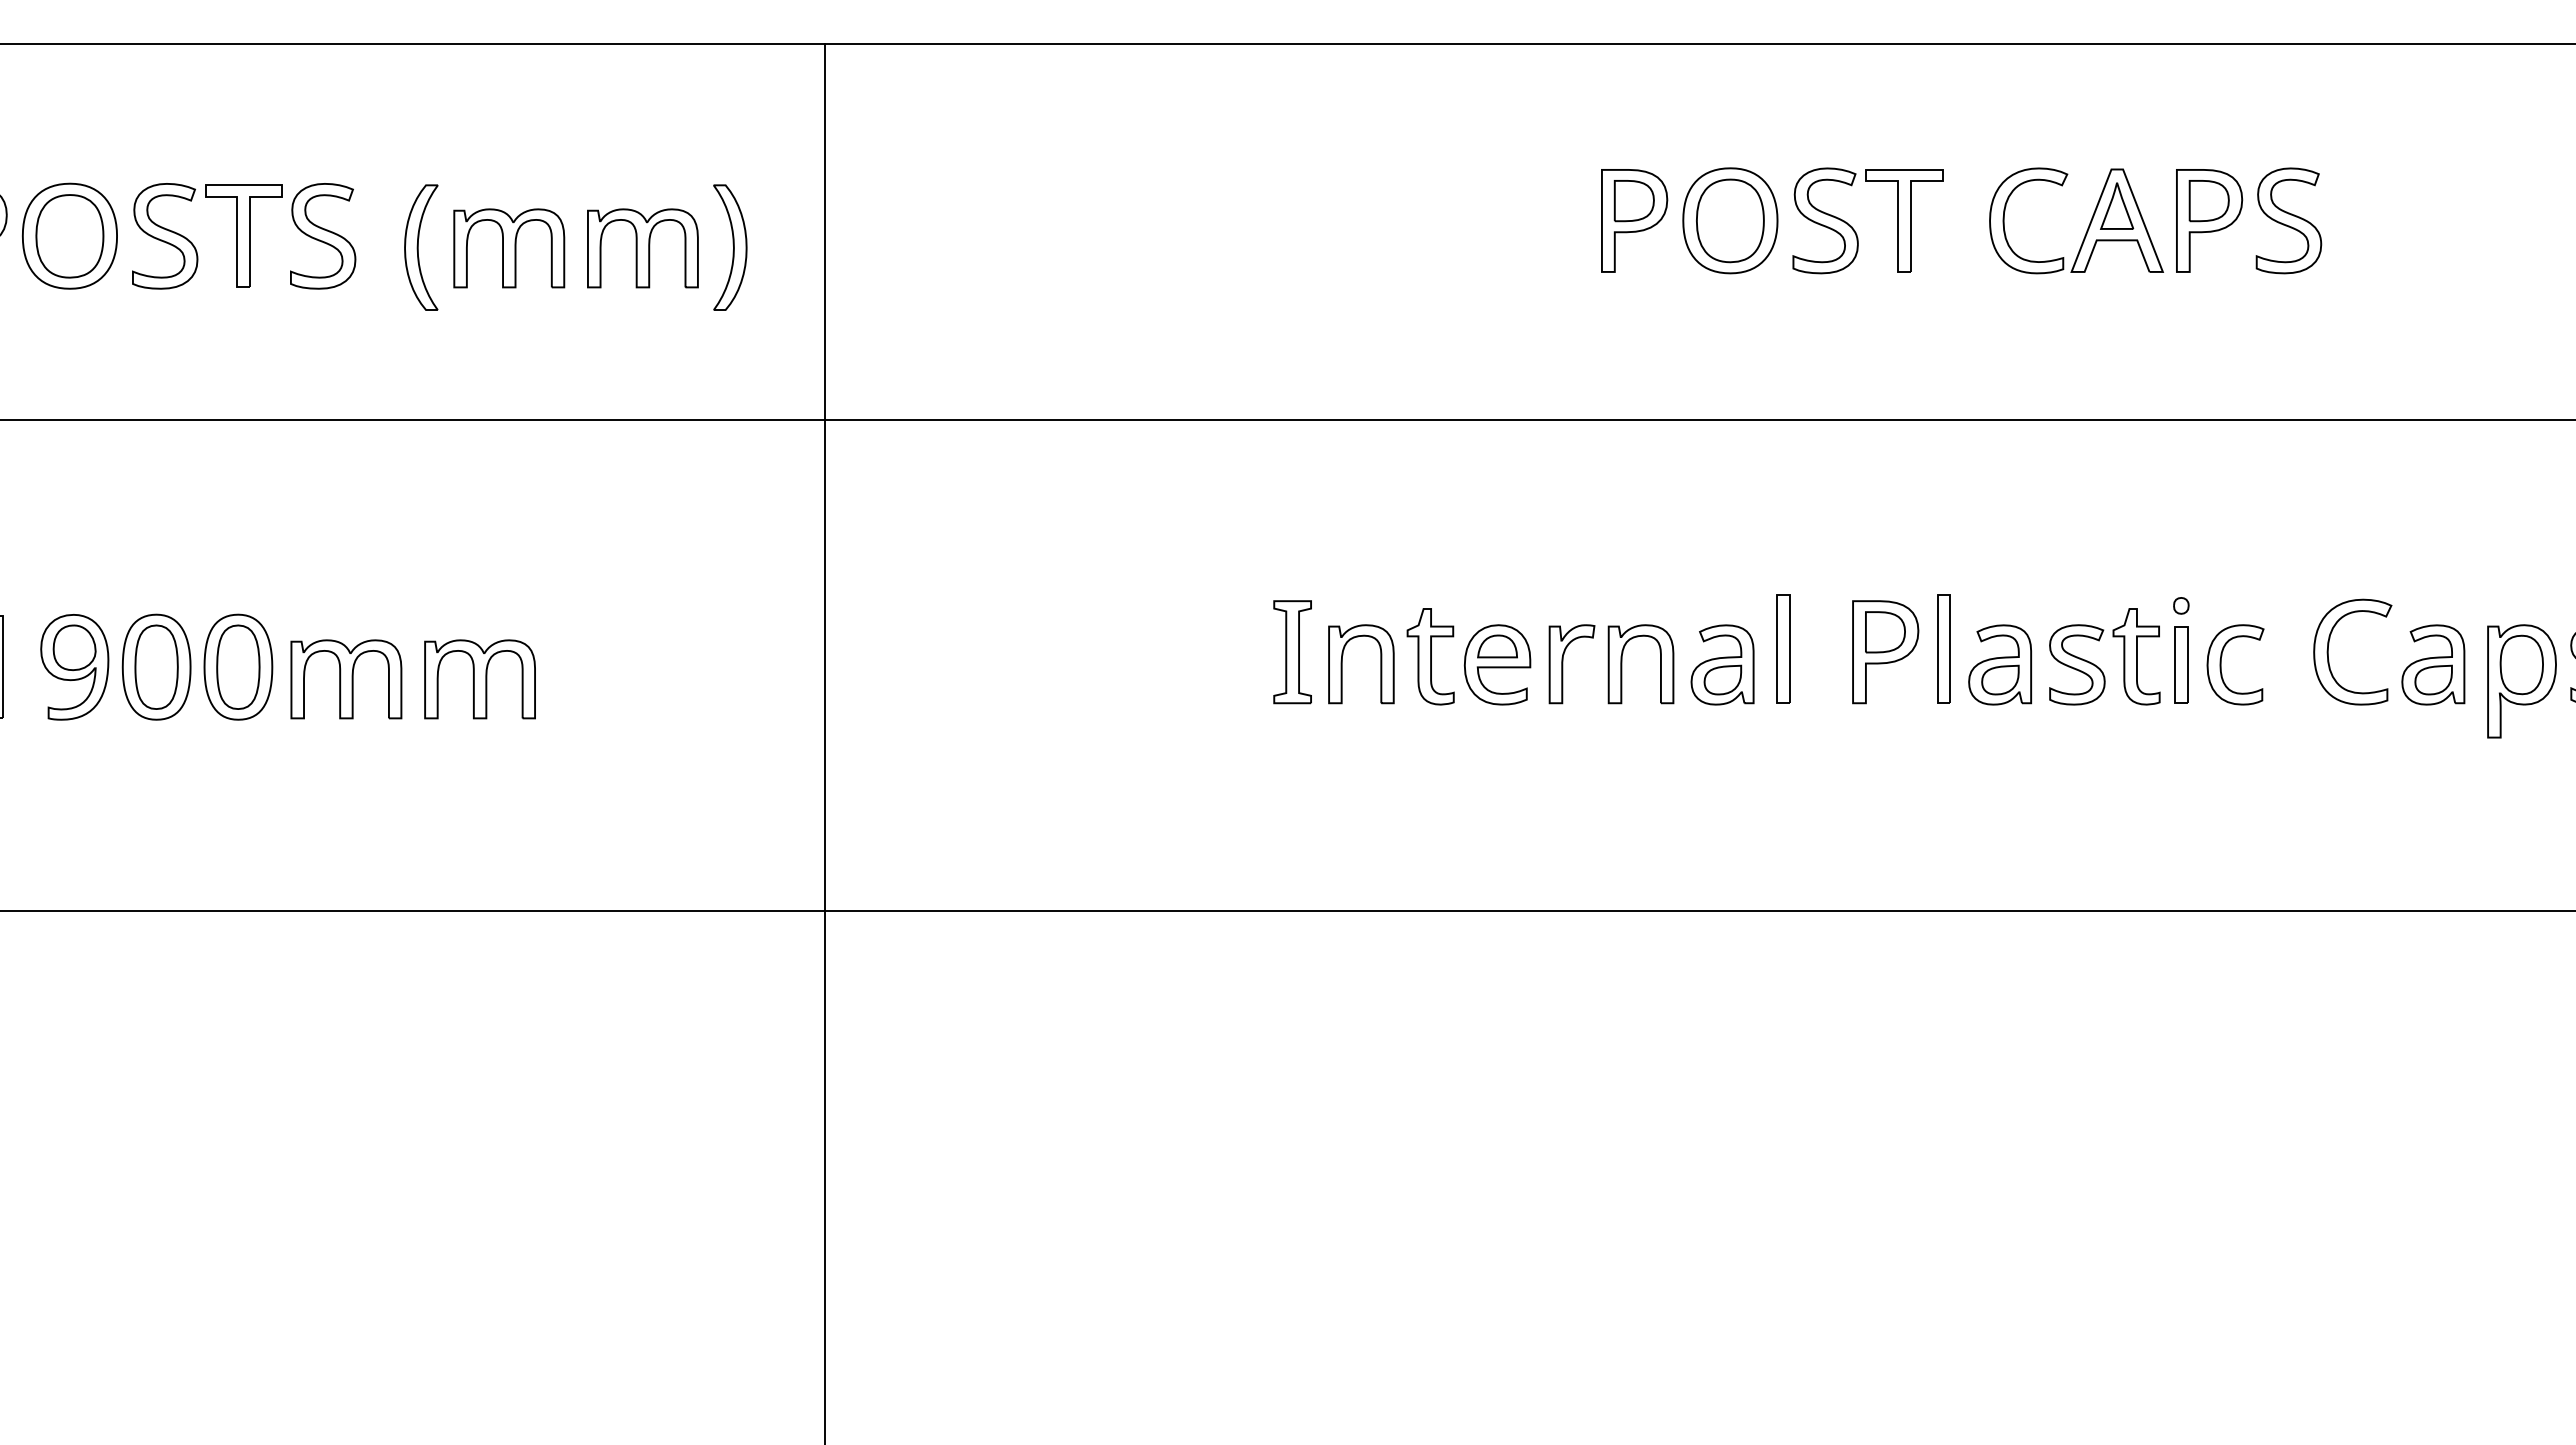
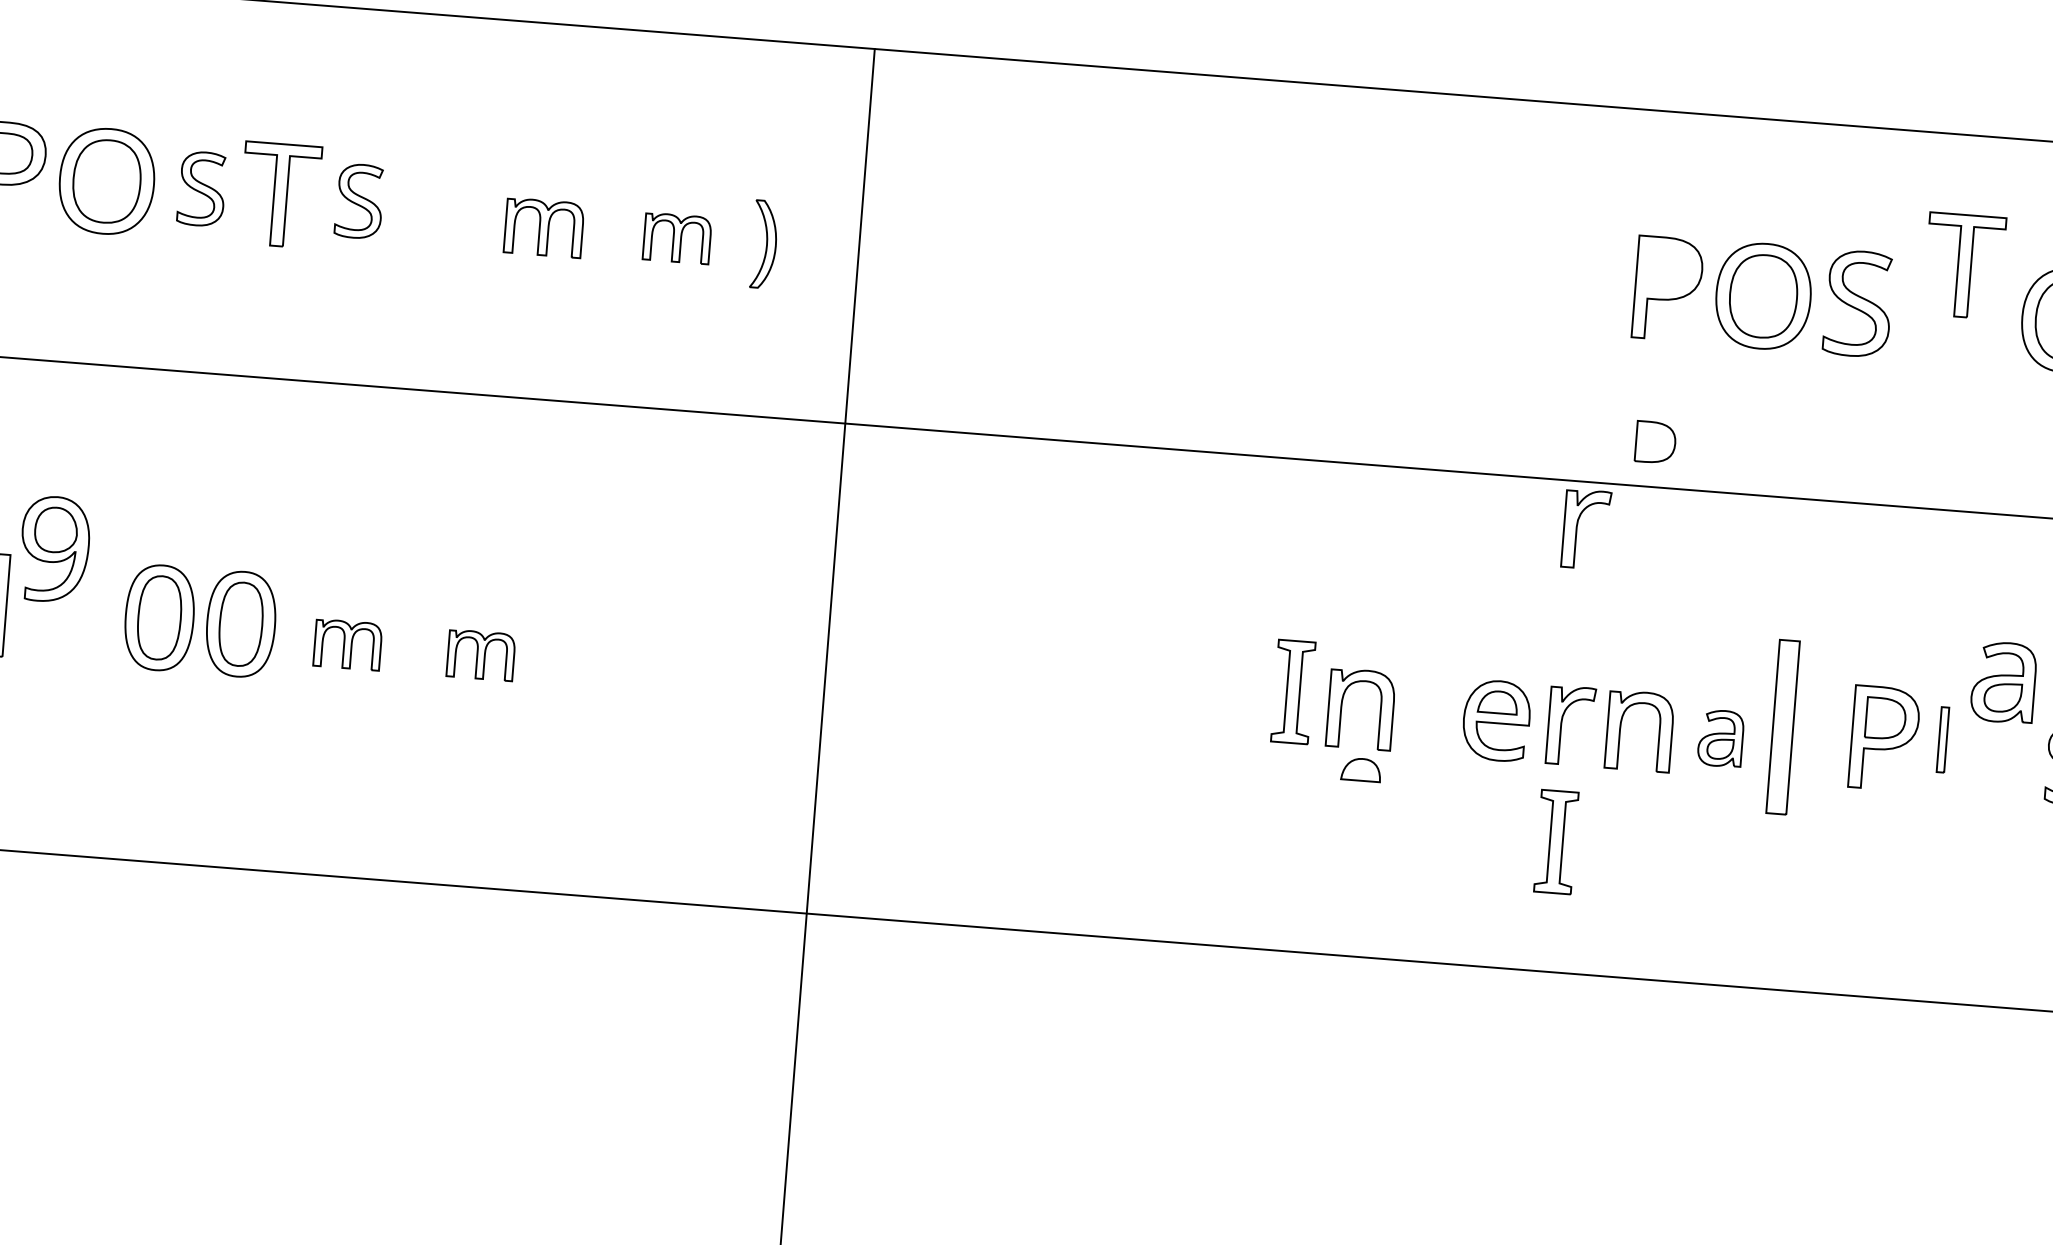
part: (1633, 201) -> (1654, 442), moved
part: (1904, 220) -> (1964, 265), moved
part: (165, 236) -> (202, 189), size x0.7
part: (323, 236) -> (359, 201), size x0.7
part: (421, 247) -> (456, 220), removed
part: (730, 247) -> (764, 244), size x0.7
part: (509, 248) -> (544, 228), size x0.7
part: (642, 248) -> (676, 238), size x0.6
part: (1563, 467) -> (1577, 529), added
part: (1783, 648) -> (1782, 726), size x1.6
part: (1943, 648) -> (1942, 739), size x0.6
part: (1430, 656) -> (1430, 707), removed
part: (1722, 664) -> (1720, 738), size x0.7
part: (1999, 664) -> (2003, 681), moved
part: (74, 667) -> (54, 549), moved
part: (346, 679) -> (347, 645), size x0.6
part: (479, 679) -> (480, 655), size x0.6
part: (1366, 724) -> (1361, 769), added
part: (1566, 781) -> (1556, 842), added

